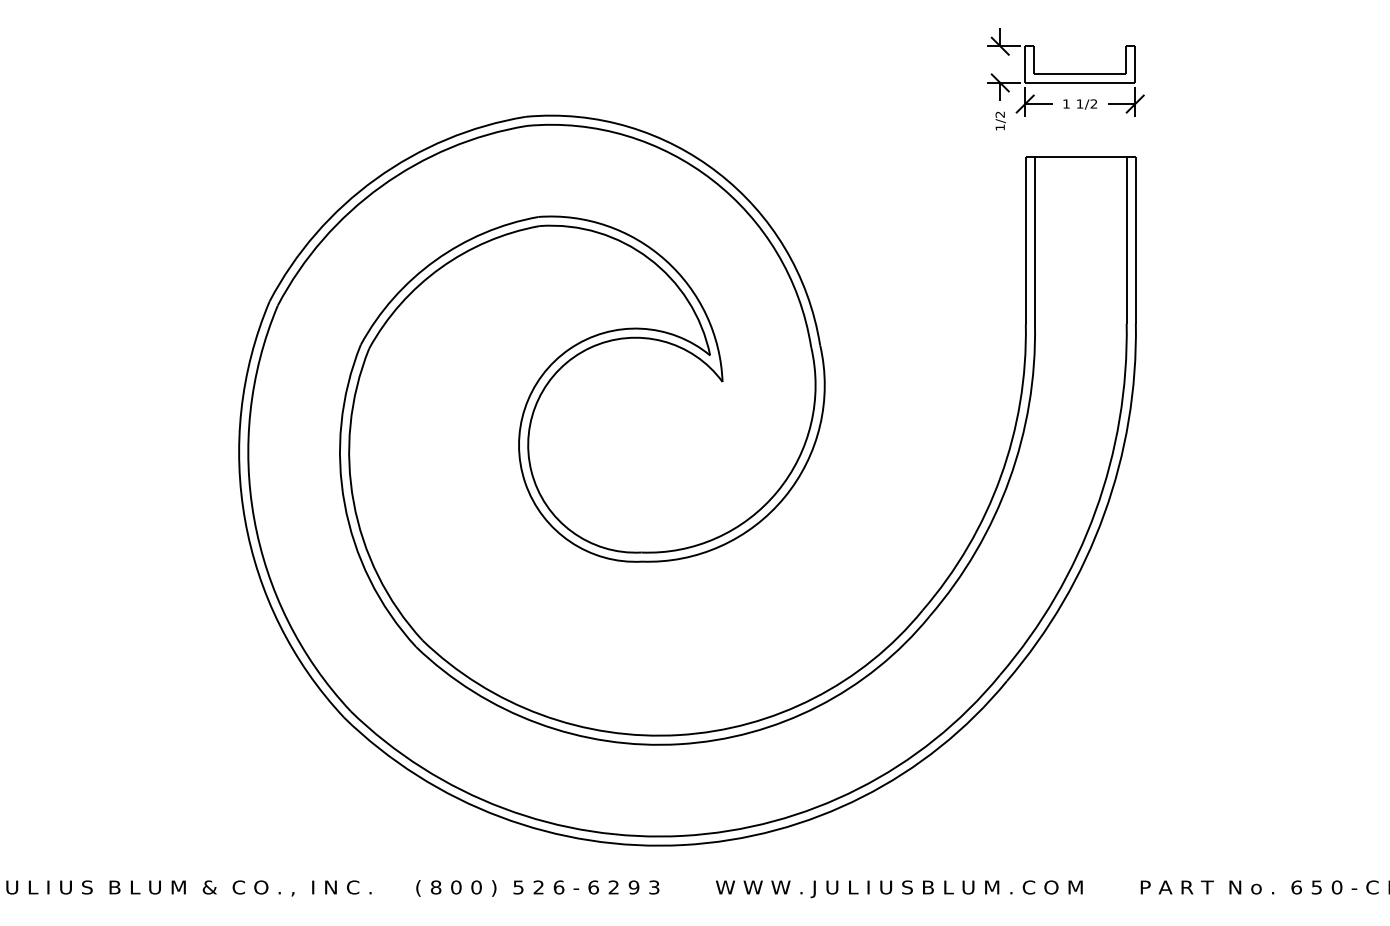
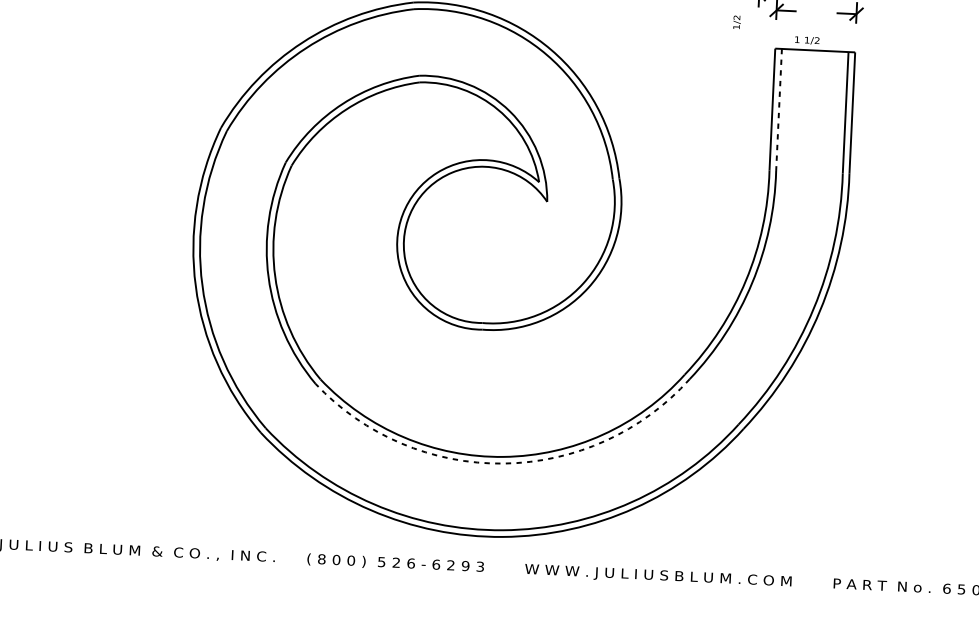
text: (1079, 104) -> (806, 40), moved
text: (1000, 120) -> (736, 21), moved
line: (1034, 240) -> (778, 109), solid -> dashed
arc: (679, 744) -> (503, 463), solid -> dashed

